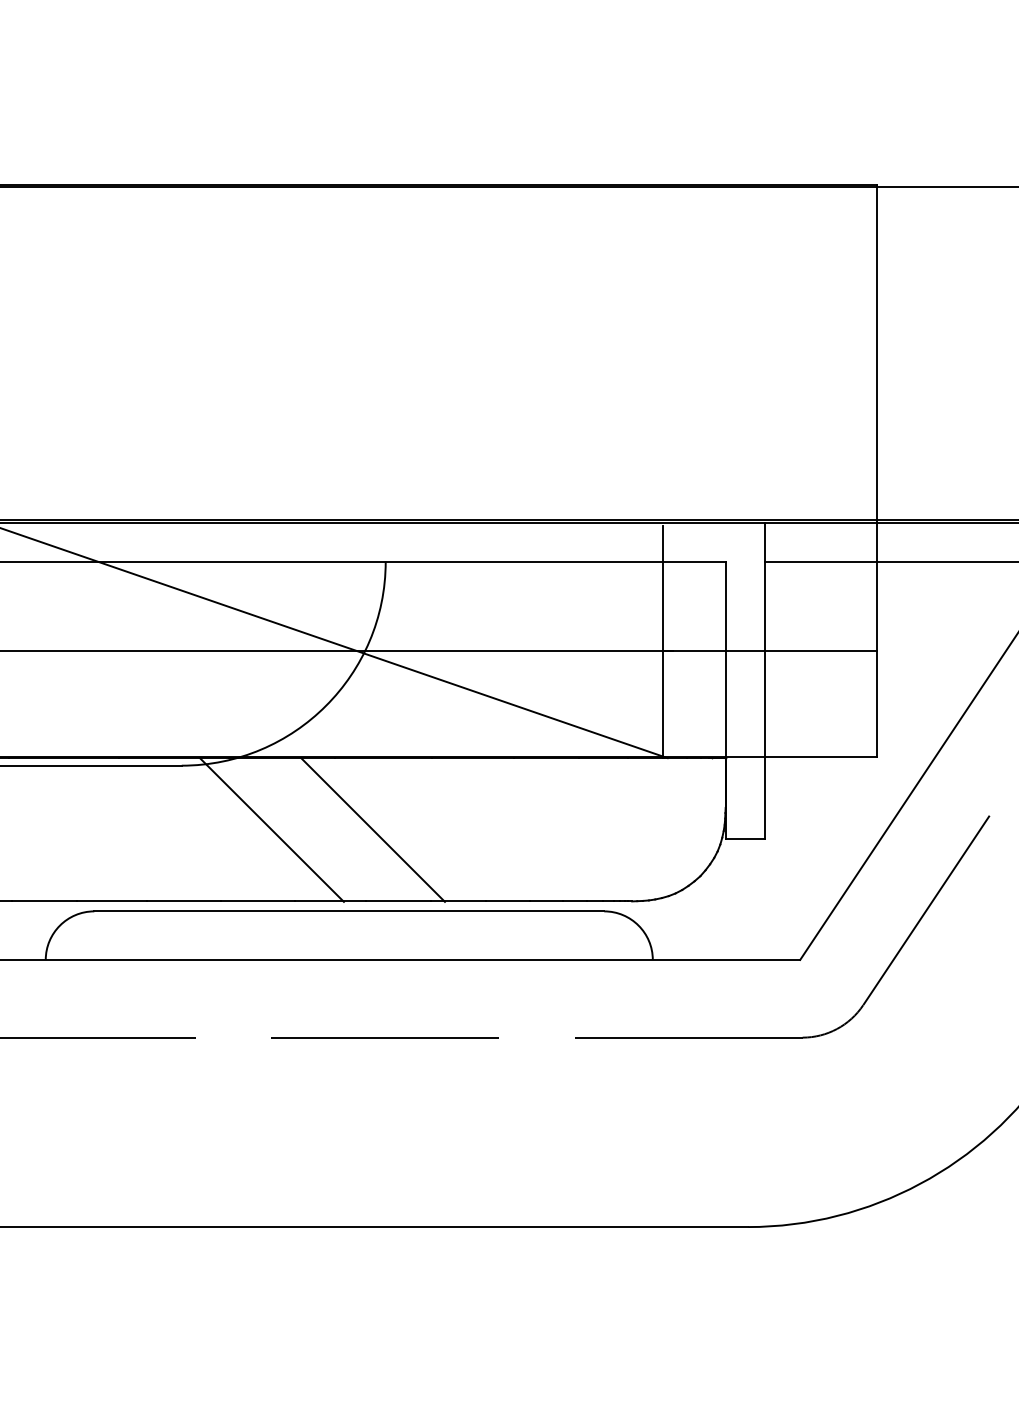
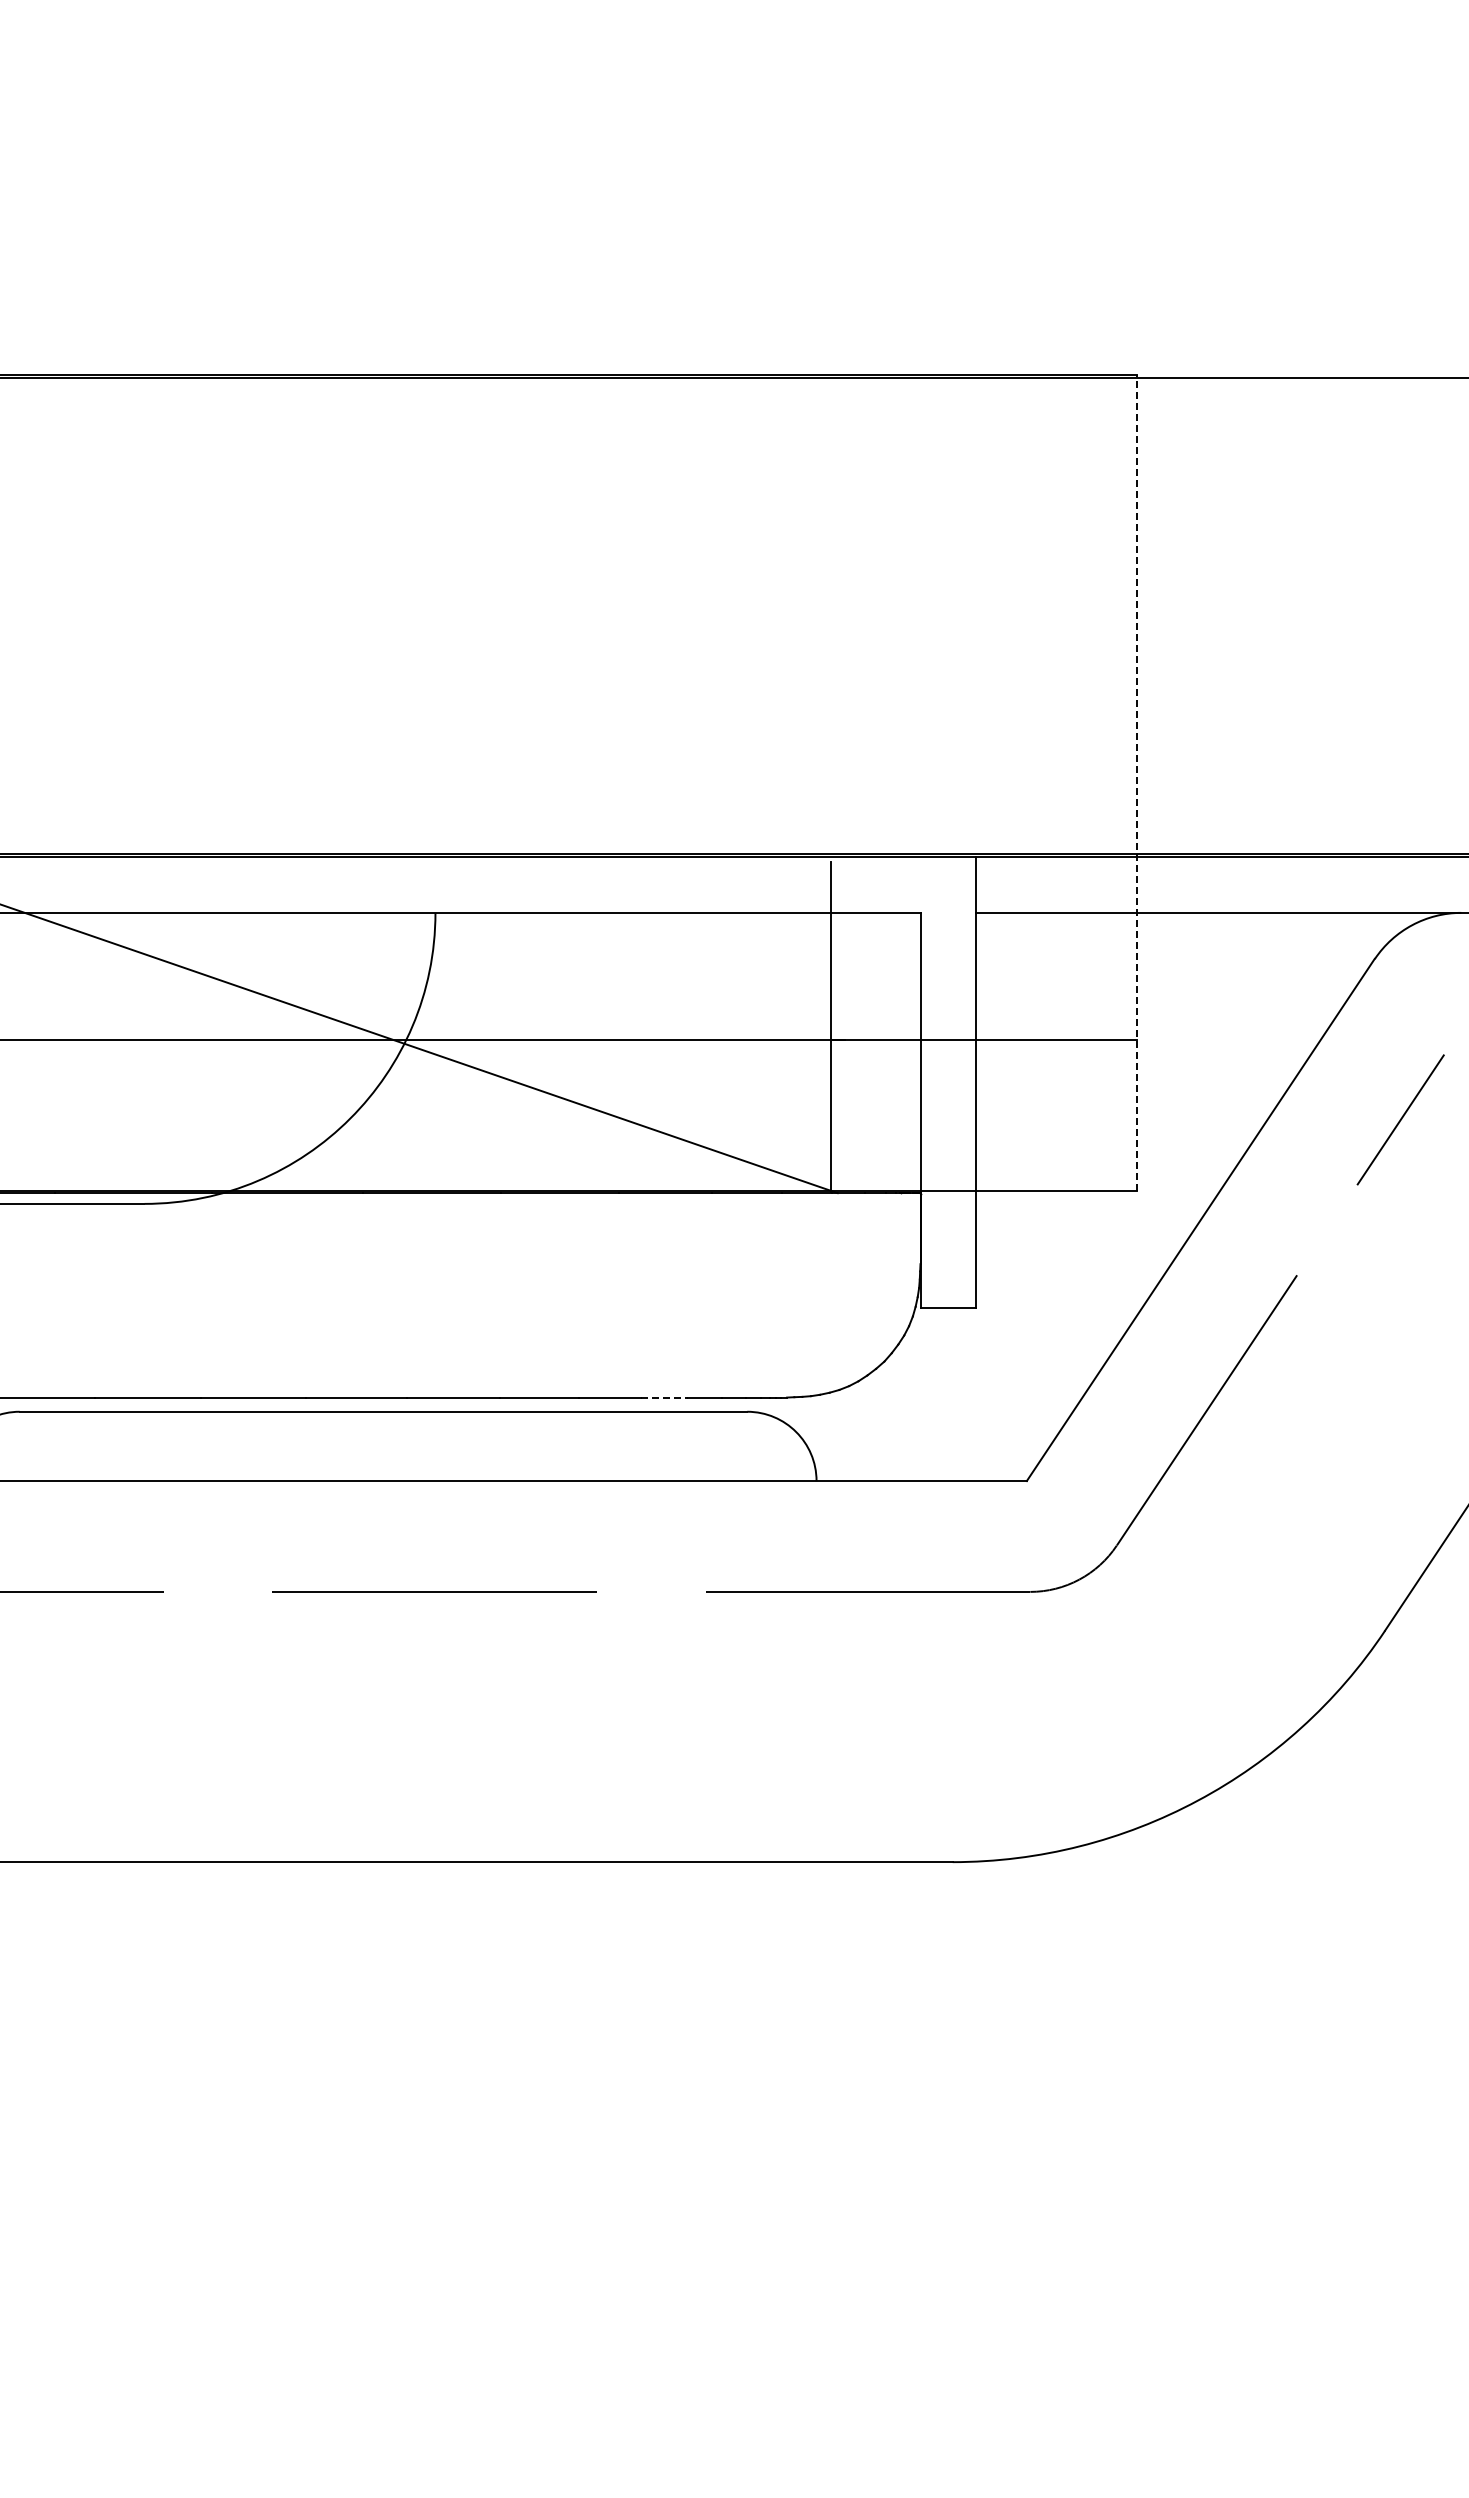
line: (877, 470) -> (1136, 782), solid -> dashed
line: (271, 829) -> (272, 1295), removed
line: (373, 829) -> (417, 1295), removed
line: (546, 901) -> (664, 1397), solid -> dashed

